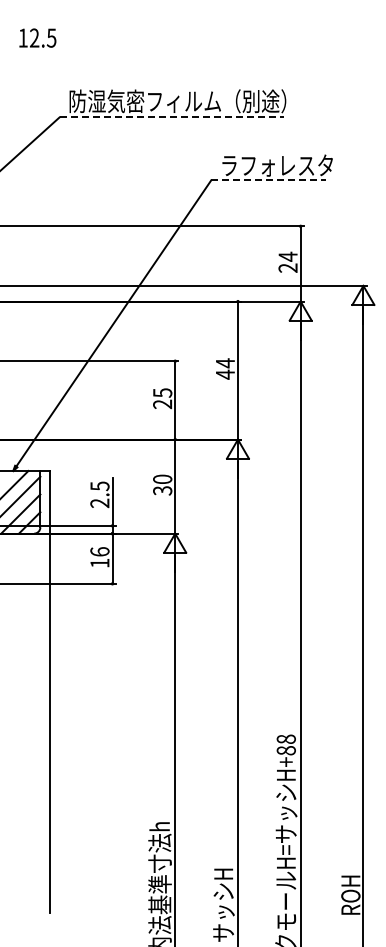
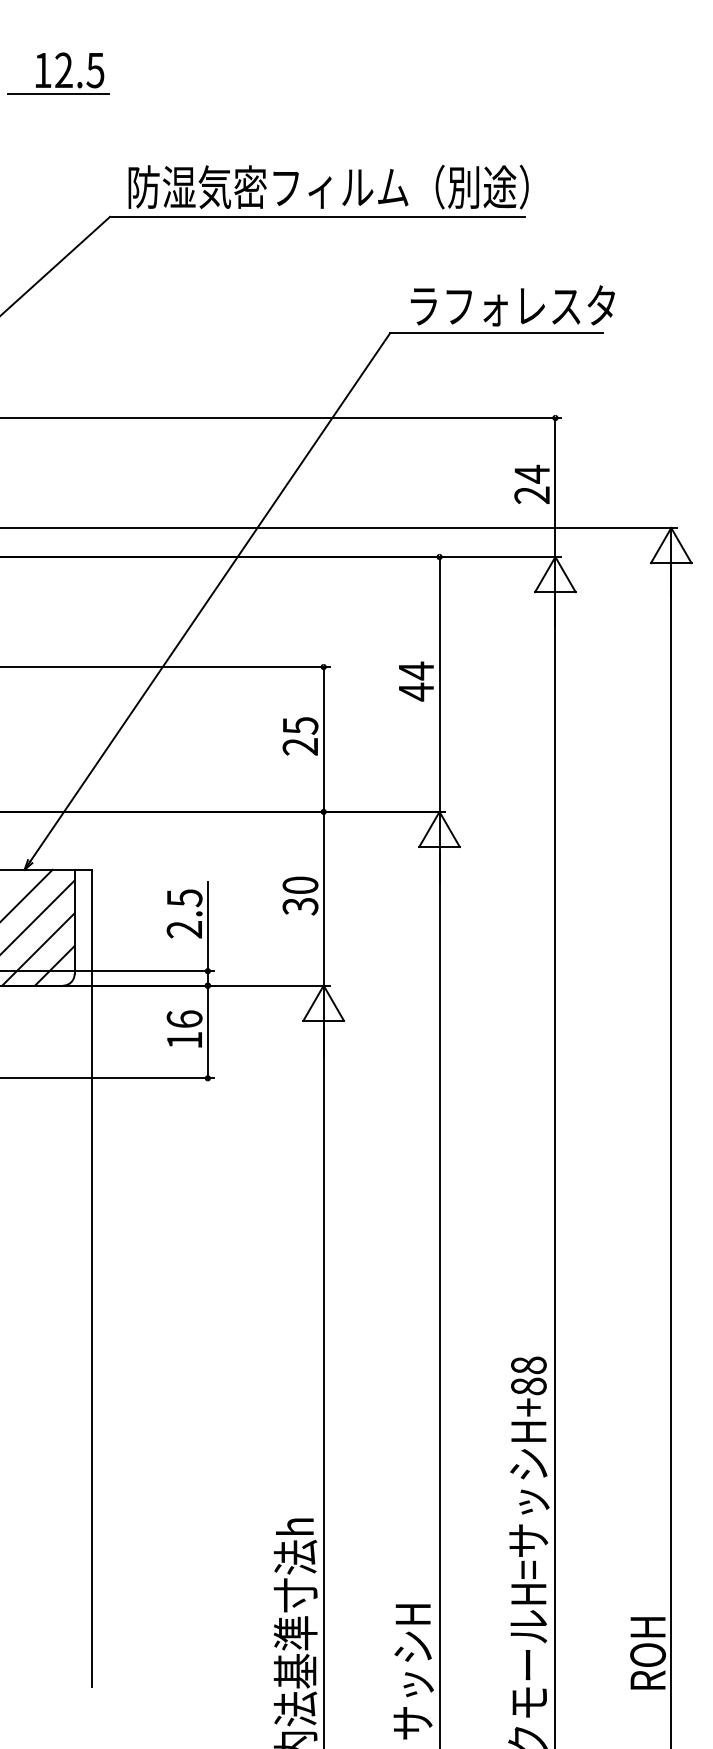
line: (31, 50) -> (58, 93), added
line: (172, 117) -> (318, 217), dashed -> solid
line: (268, 180) -> (495, 333), dashed -> solid

